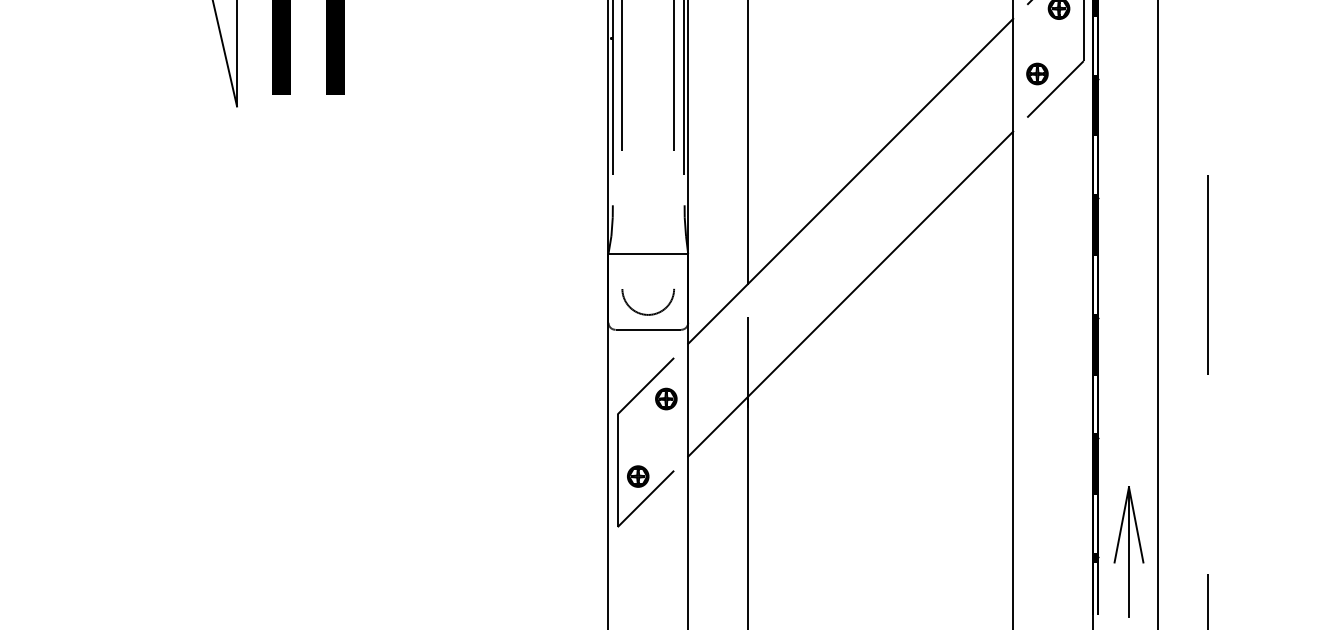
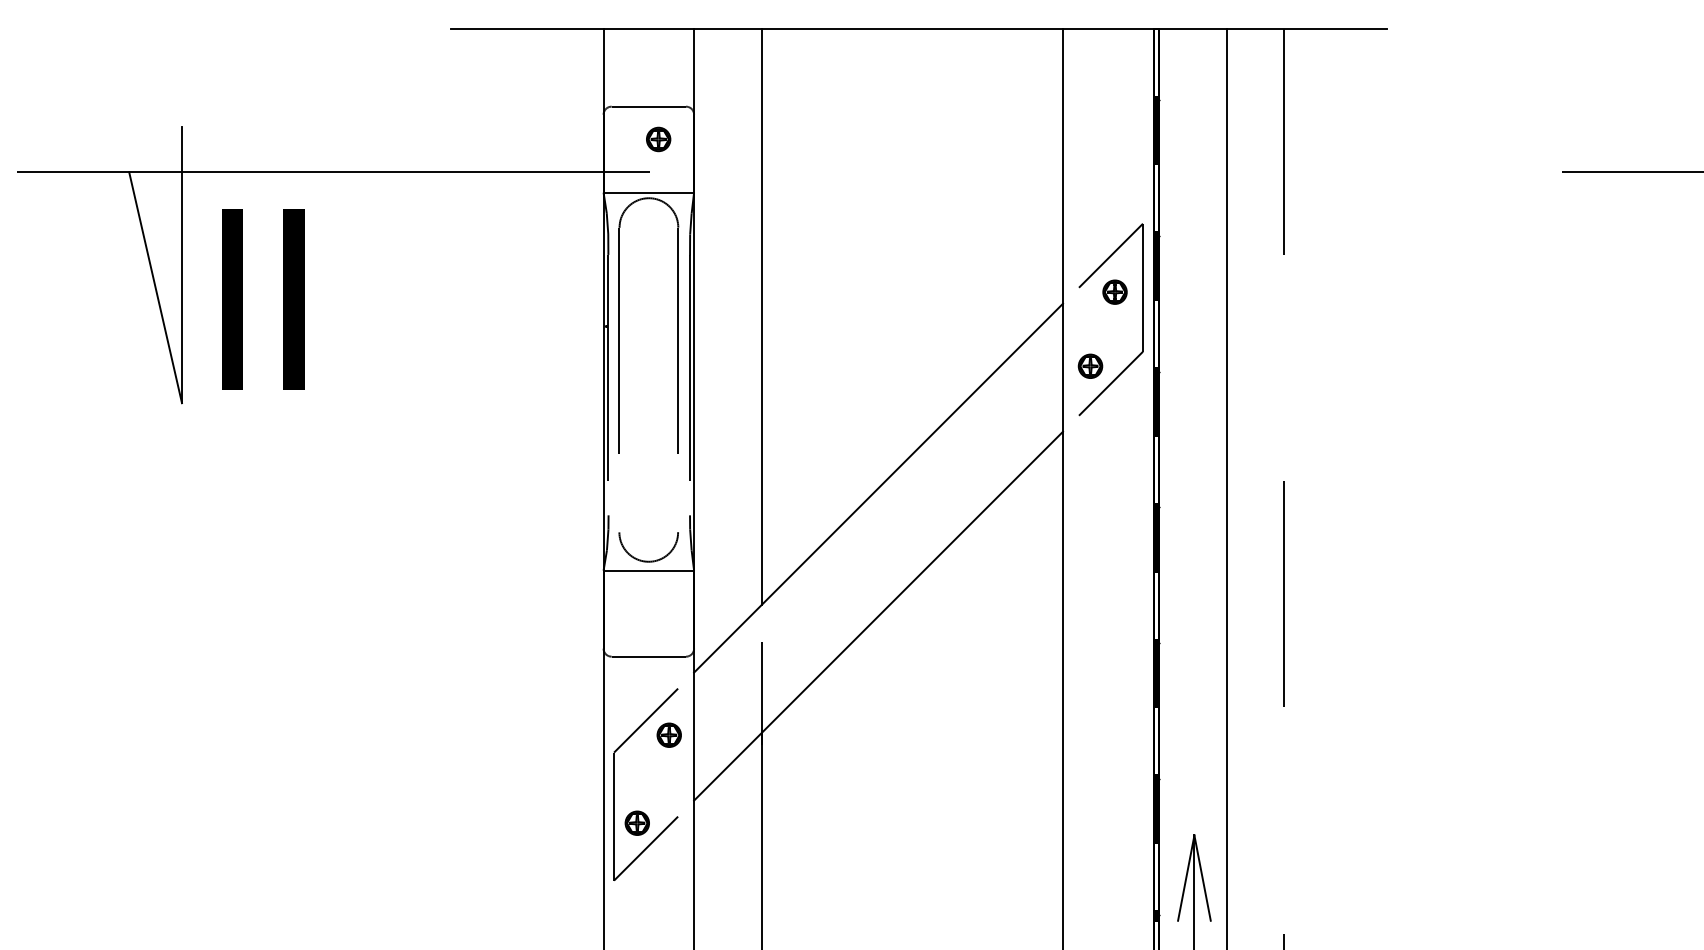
arc: (648, 313) -> (648, 560), moved

